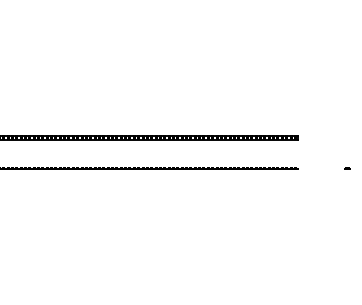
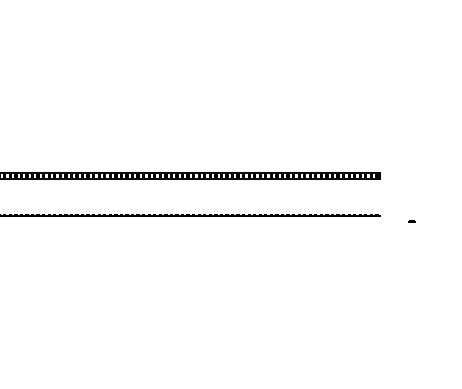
part: (346, 168) -> (411, 221), moved

